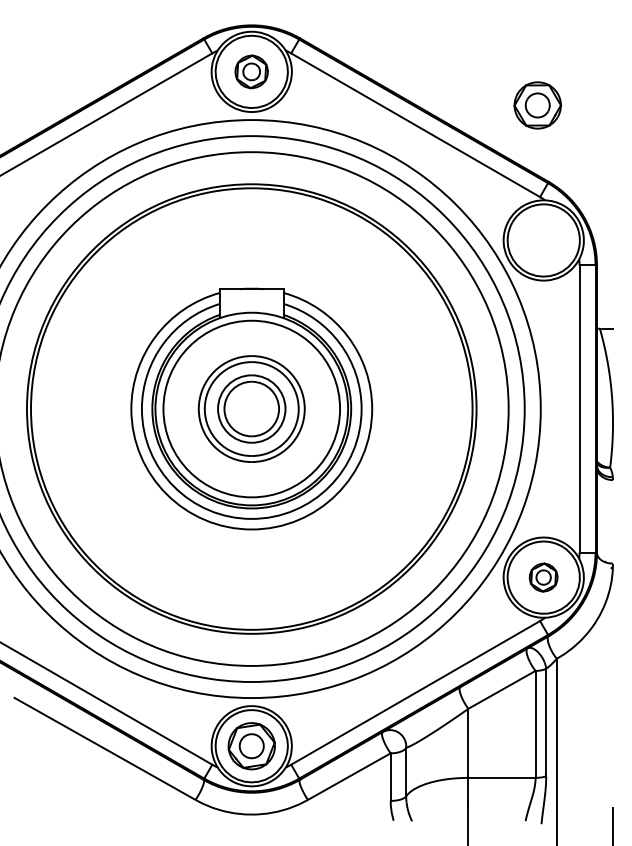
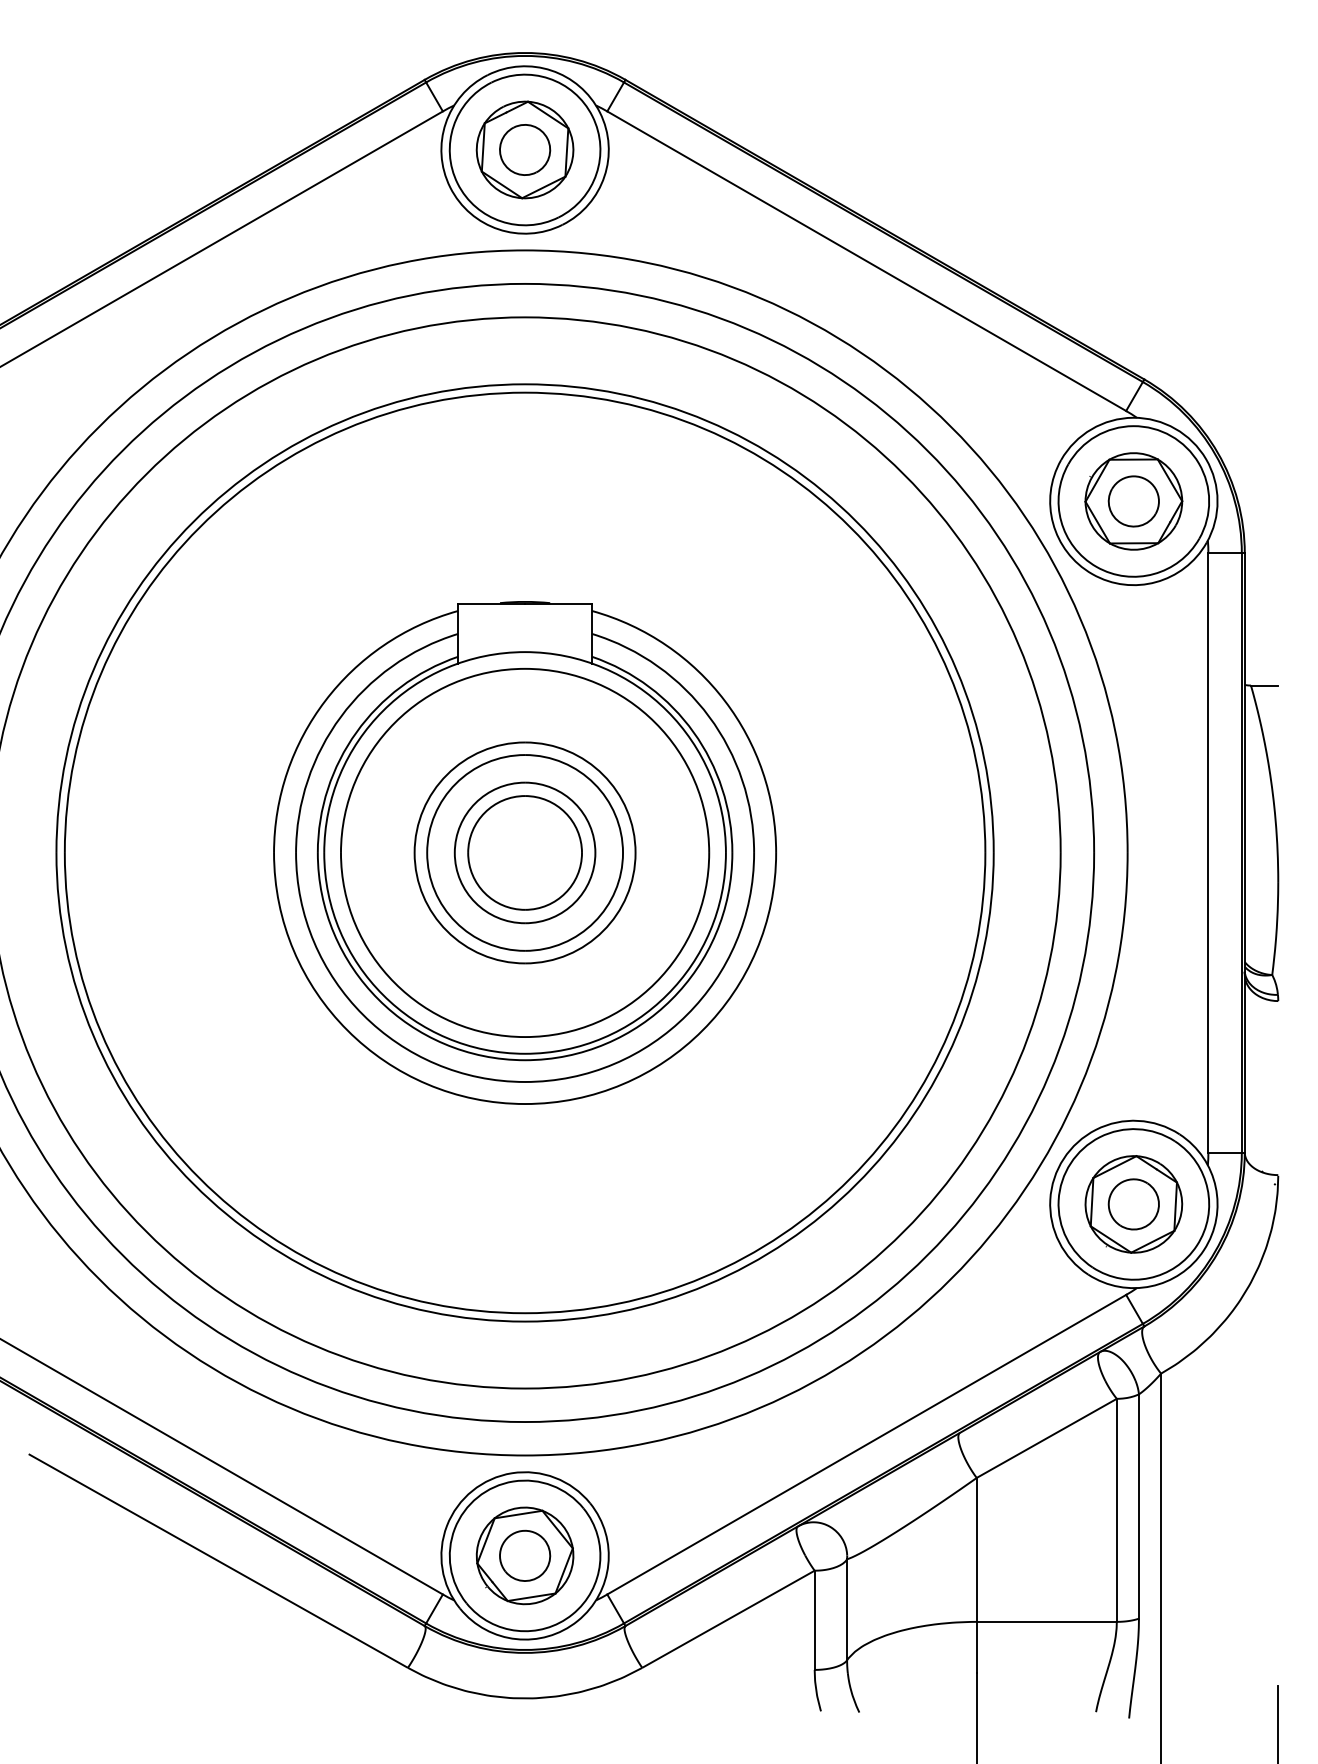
part: (251, 71) -> (524, 149), size x1.43
part: (537, 105) -> (1133, 501), moved
part: (543, 577) -> (1133, 1204), size x1.67

